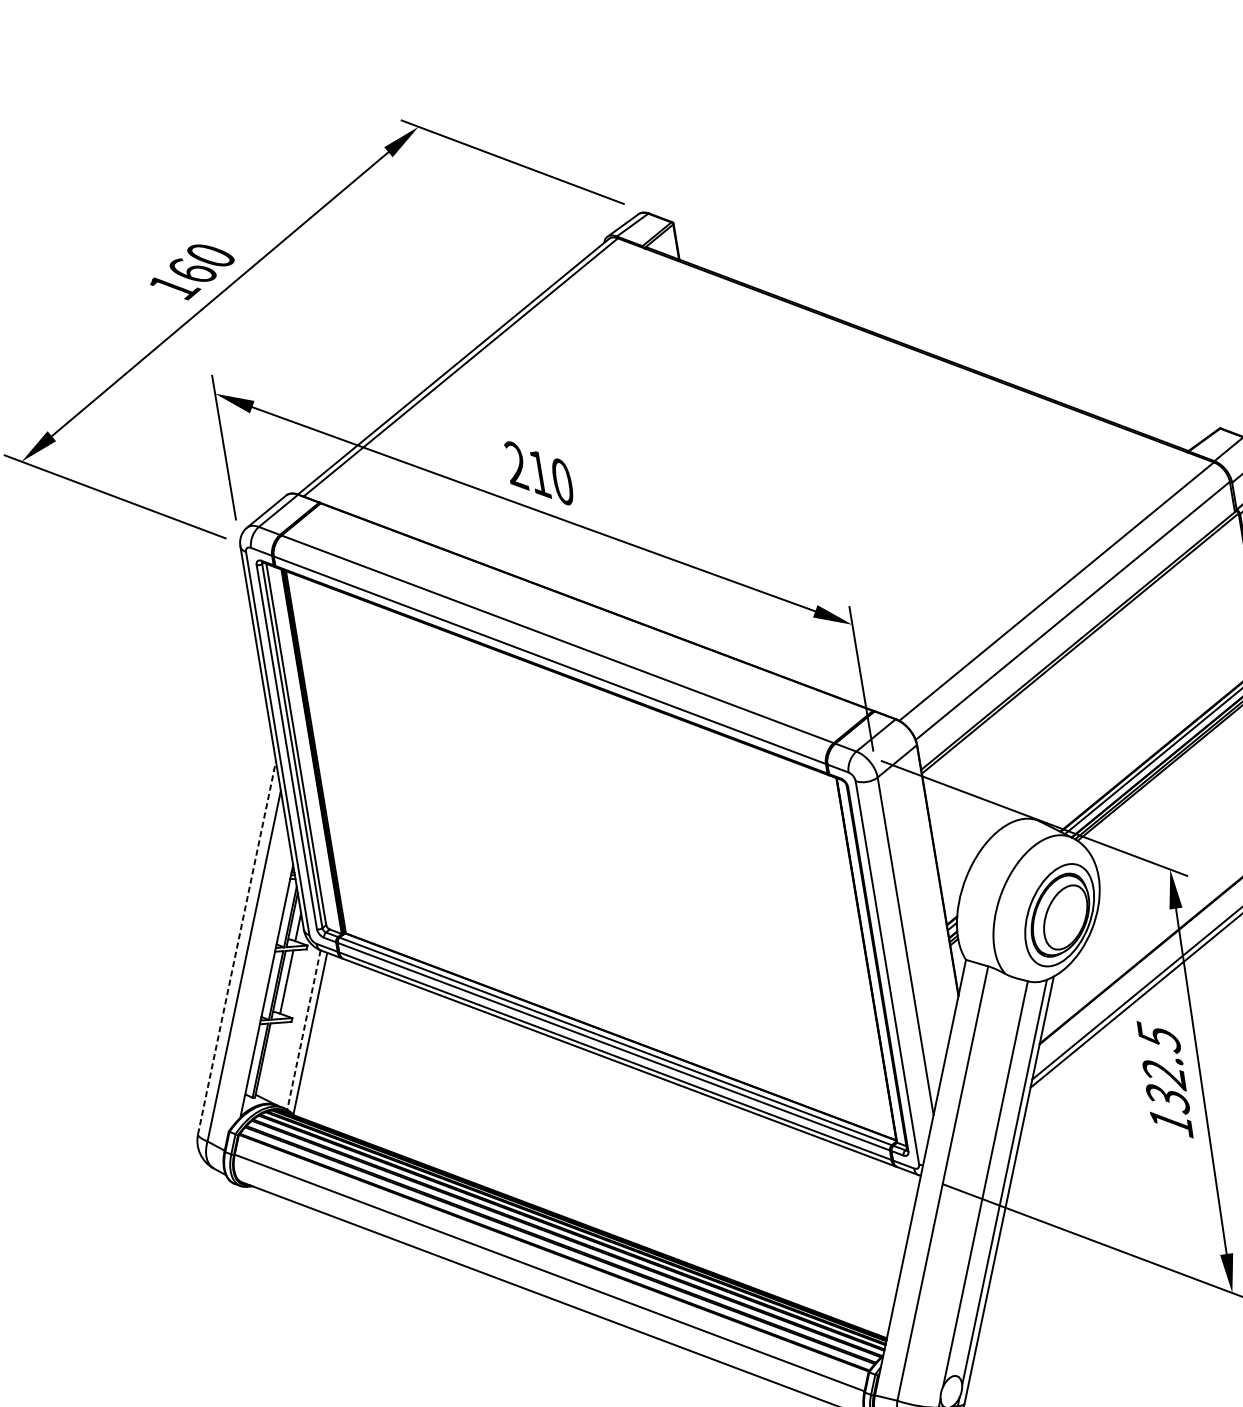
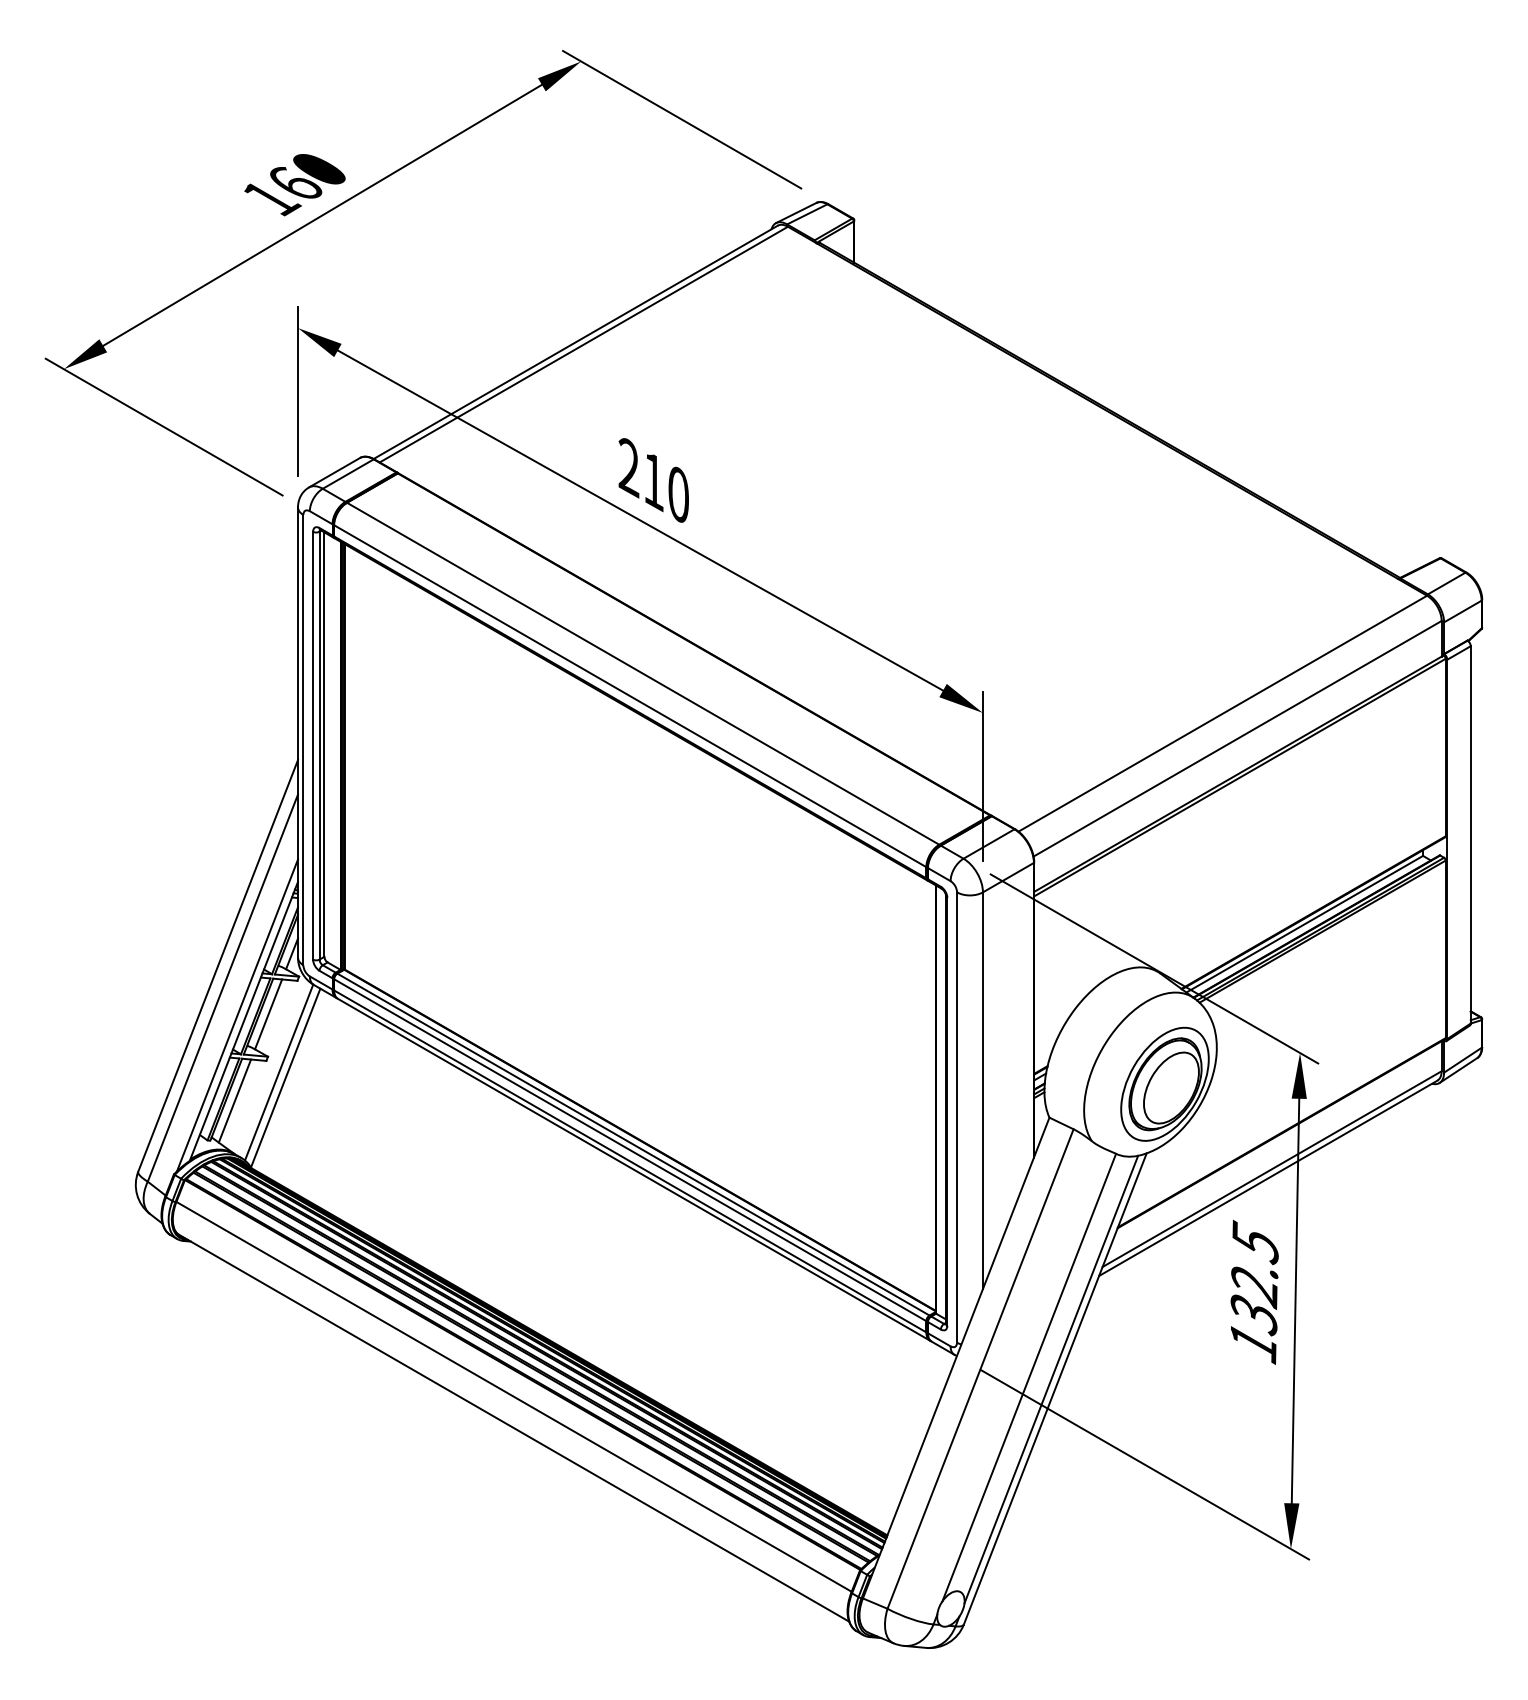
line: (237, 947) -> (218, 965), dashed -> solid
line: (260, 987) -> (237, 1015), added
line: (303, 1030) -> (278, 1073), dashed -> solid
line: (269, 1060) -> (234, 1100), added

